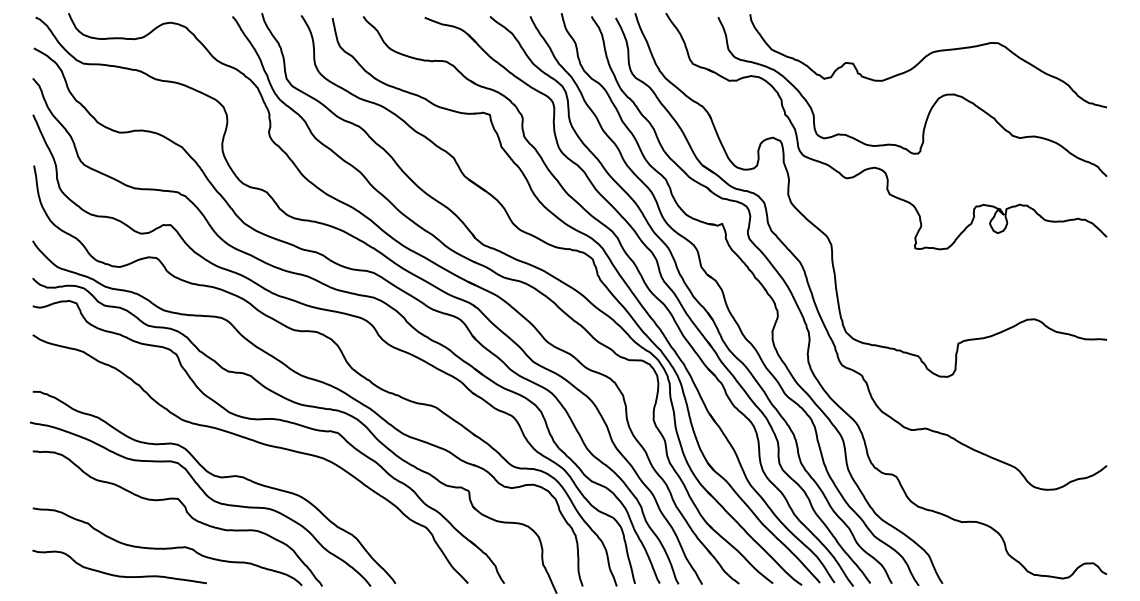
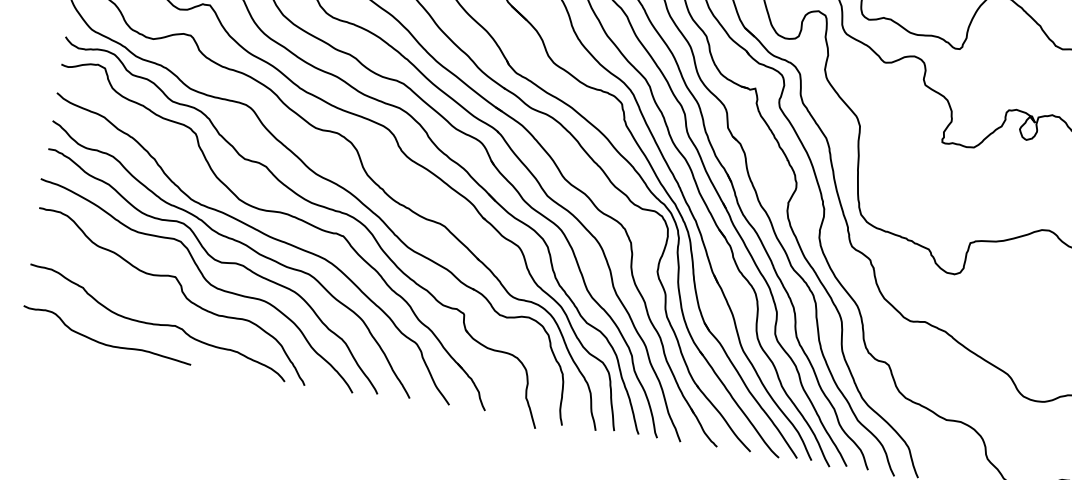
curve: (235, 455) -> (238, 243), added

